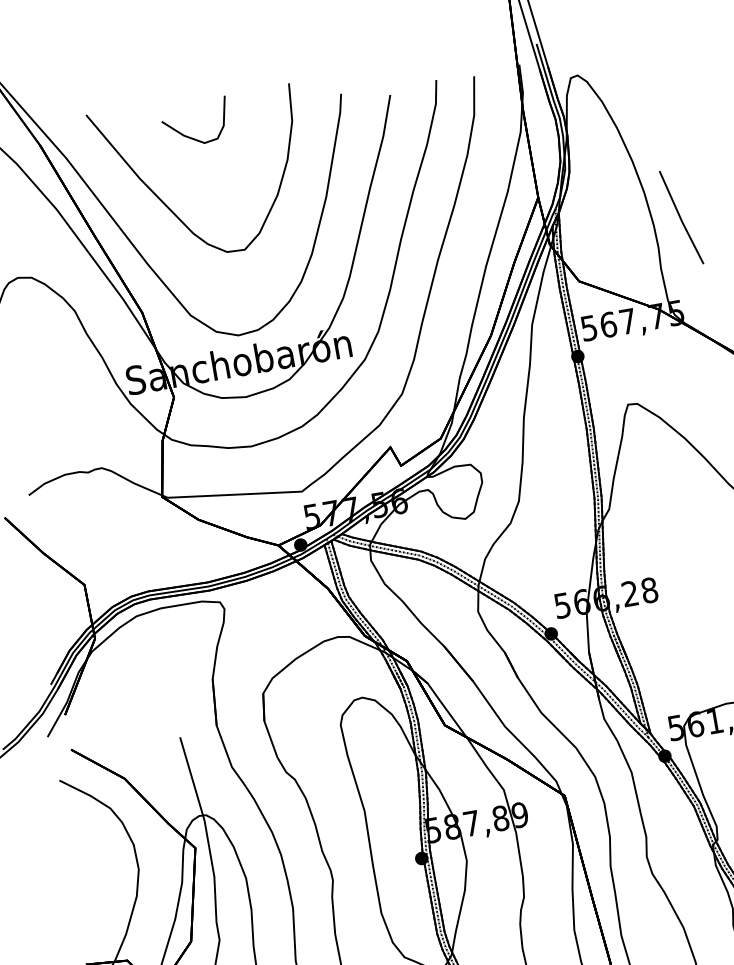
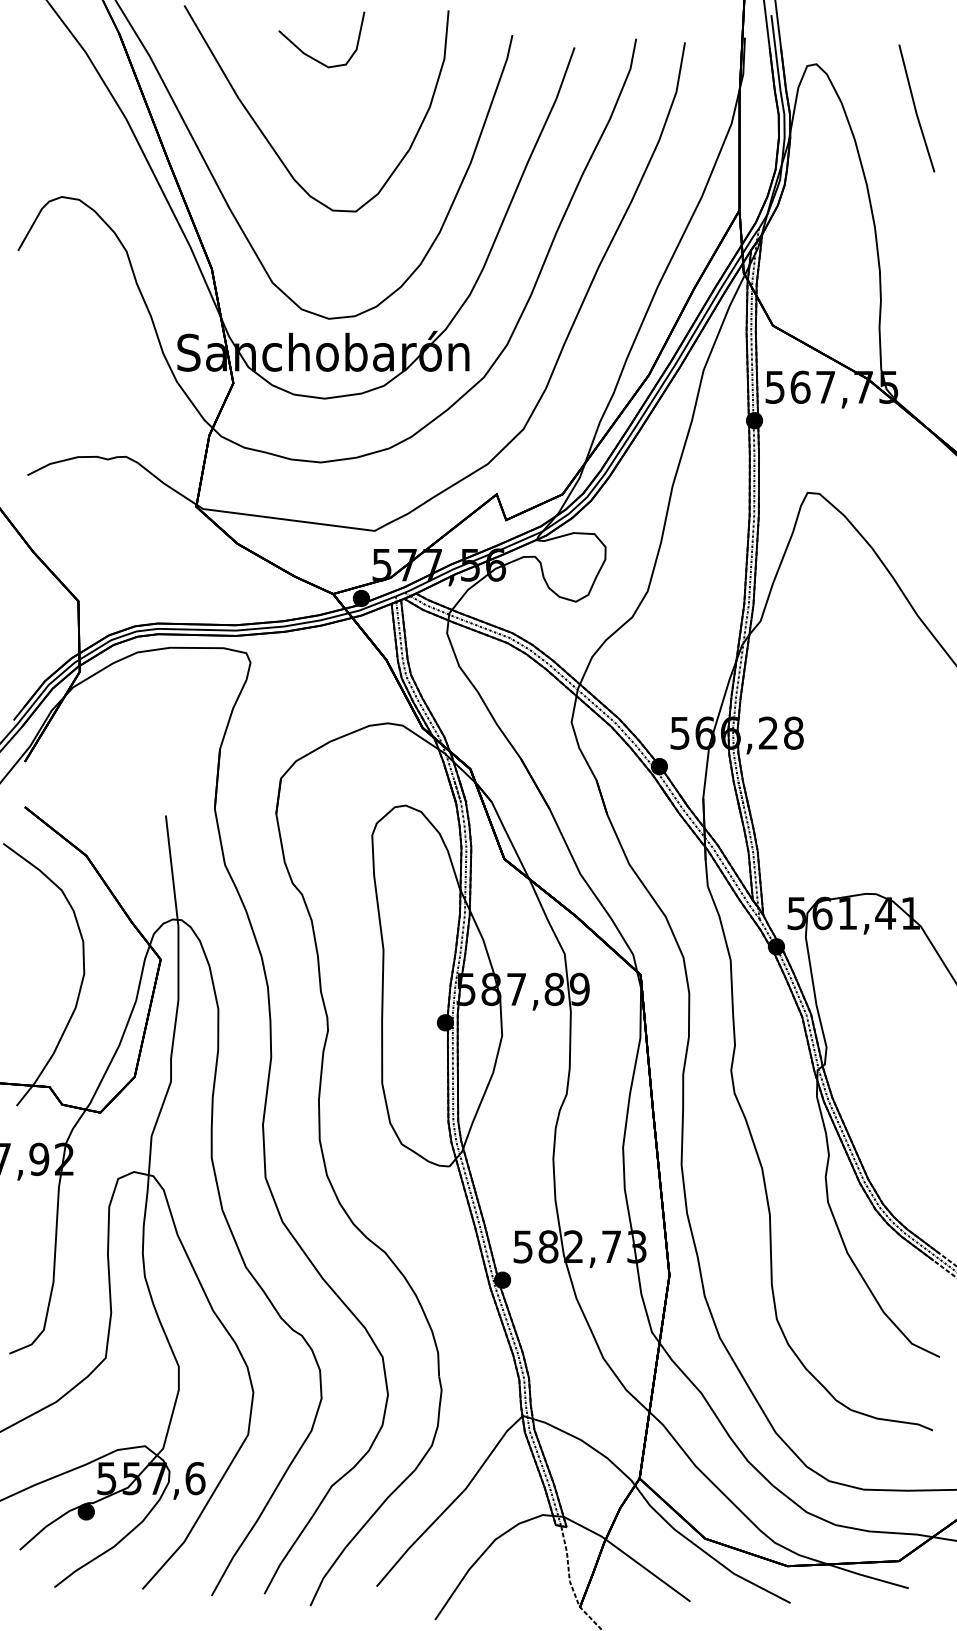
line: (681, 217) -> (916, 108), moved

